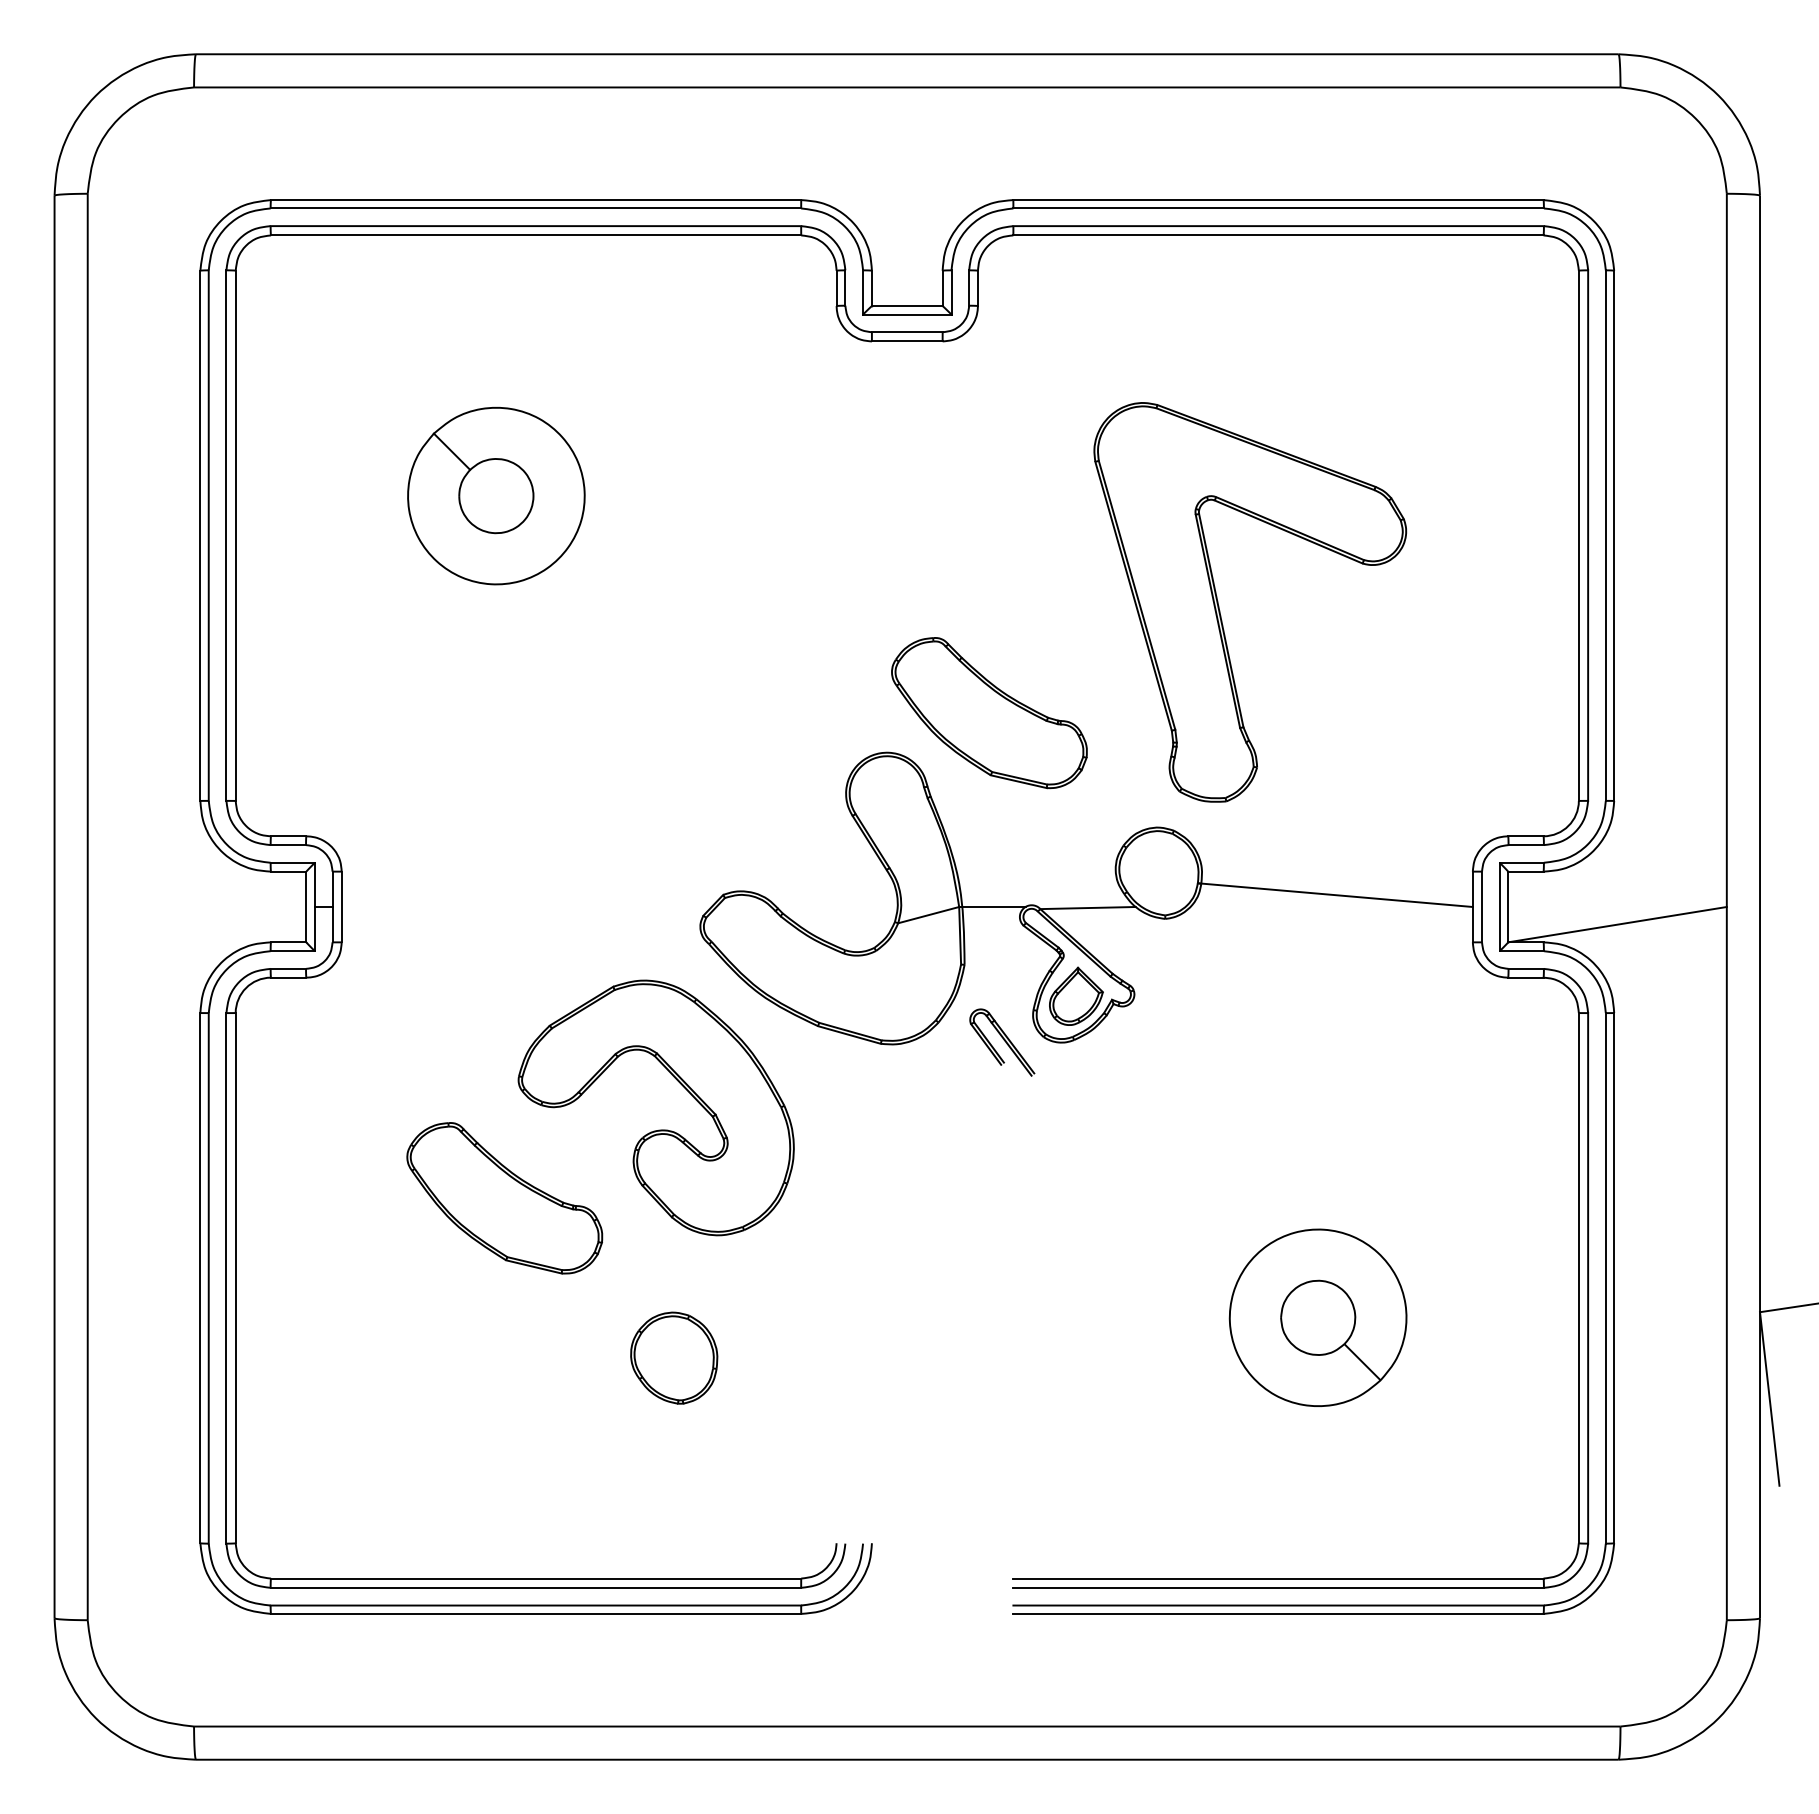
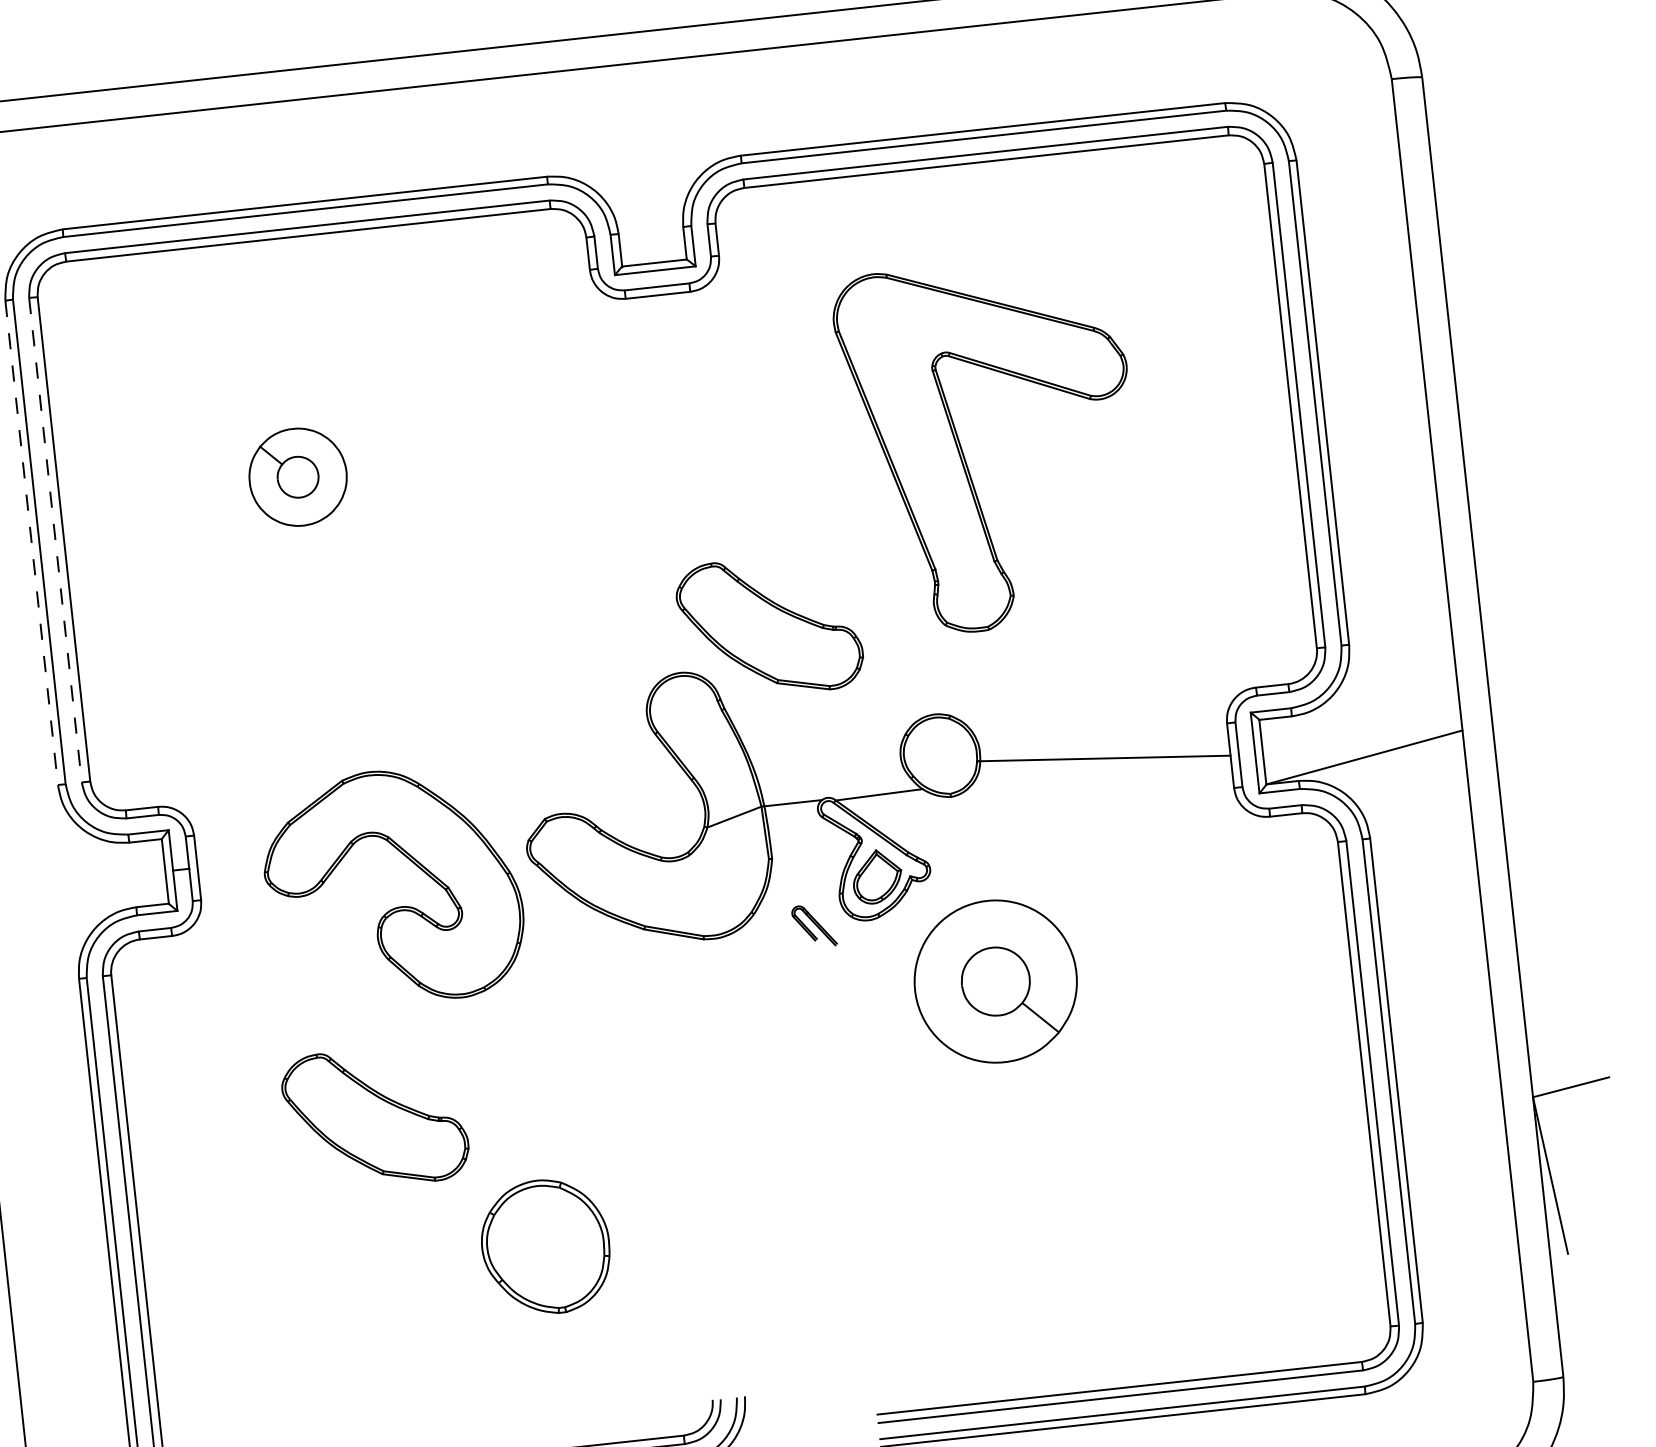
part: (496, 495) -> (298, 476), size x0.6
line: (200, 536) -> (31, 543), solid -> dashed
line: (226, 536) -> (55, 540), solid -> dashed
part: (1220, 610) -> (964, 456), moved
part: (1002, 1042) -> (814, 926), size x0.7
part: (658, 1129) -> (397, 906), moved
part: (1317, 1317) -> (995, 981), moved
part: (674, 1357) -> (546, 1246), size x1.6

